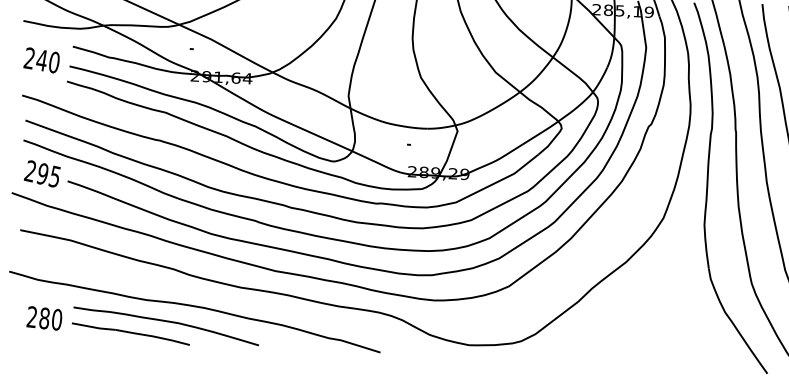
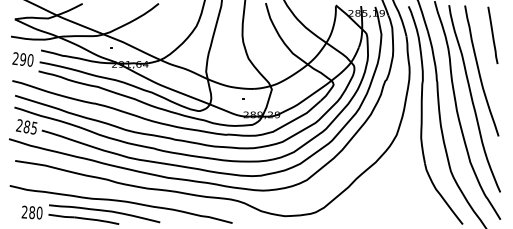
text: (40, 60) -> (22, 59), 240 -> 290
text: (42, 174) -> (26, 127), 295 -> 285

